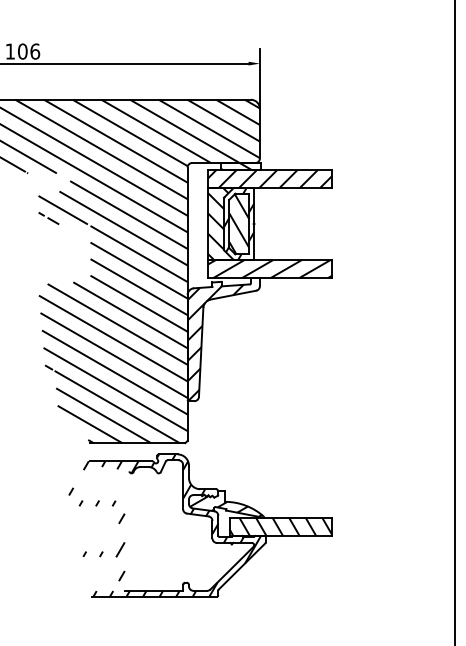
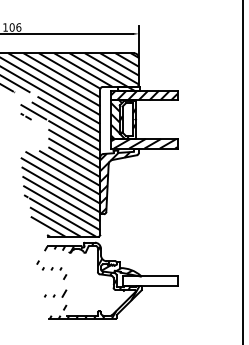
hatch: (238, 223) -> (127, 119), removed
hatch: (279, 527) -> (149, 281), removed

